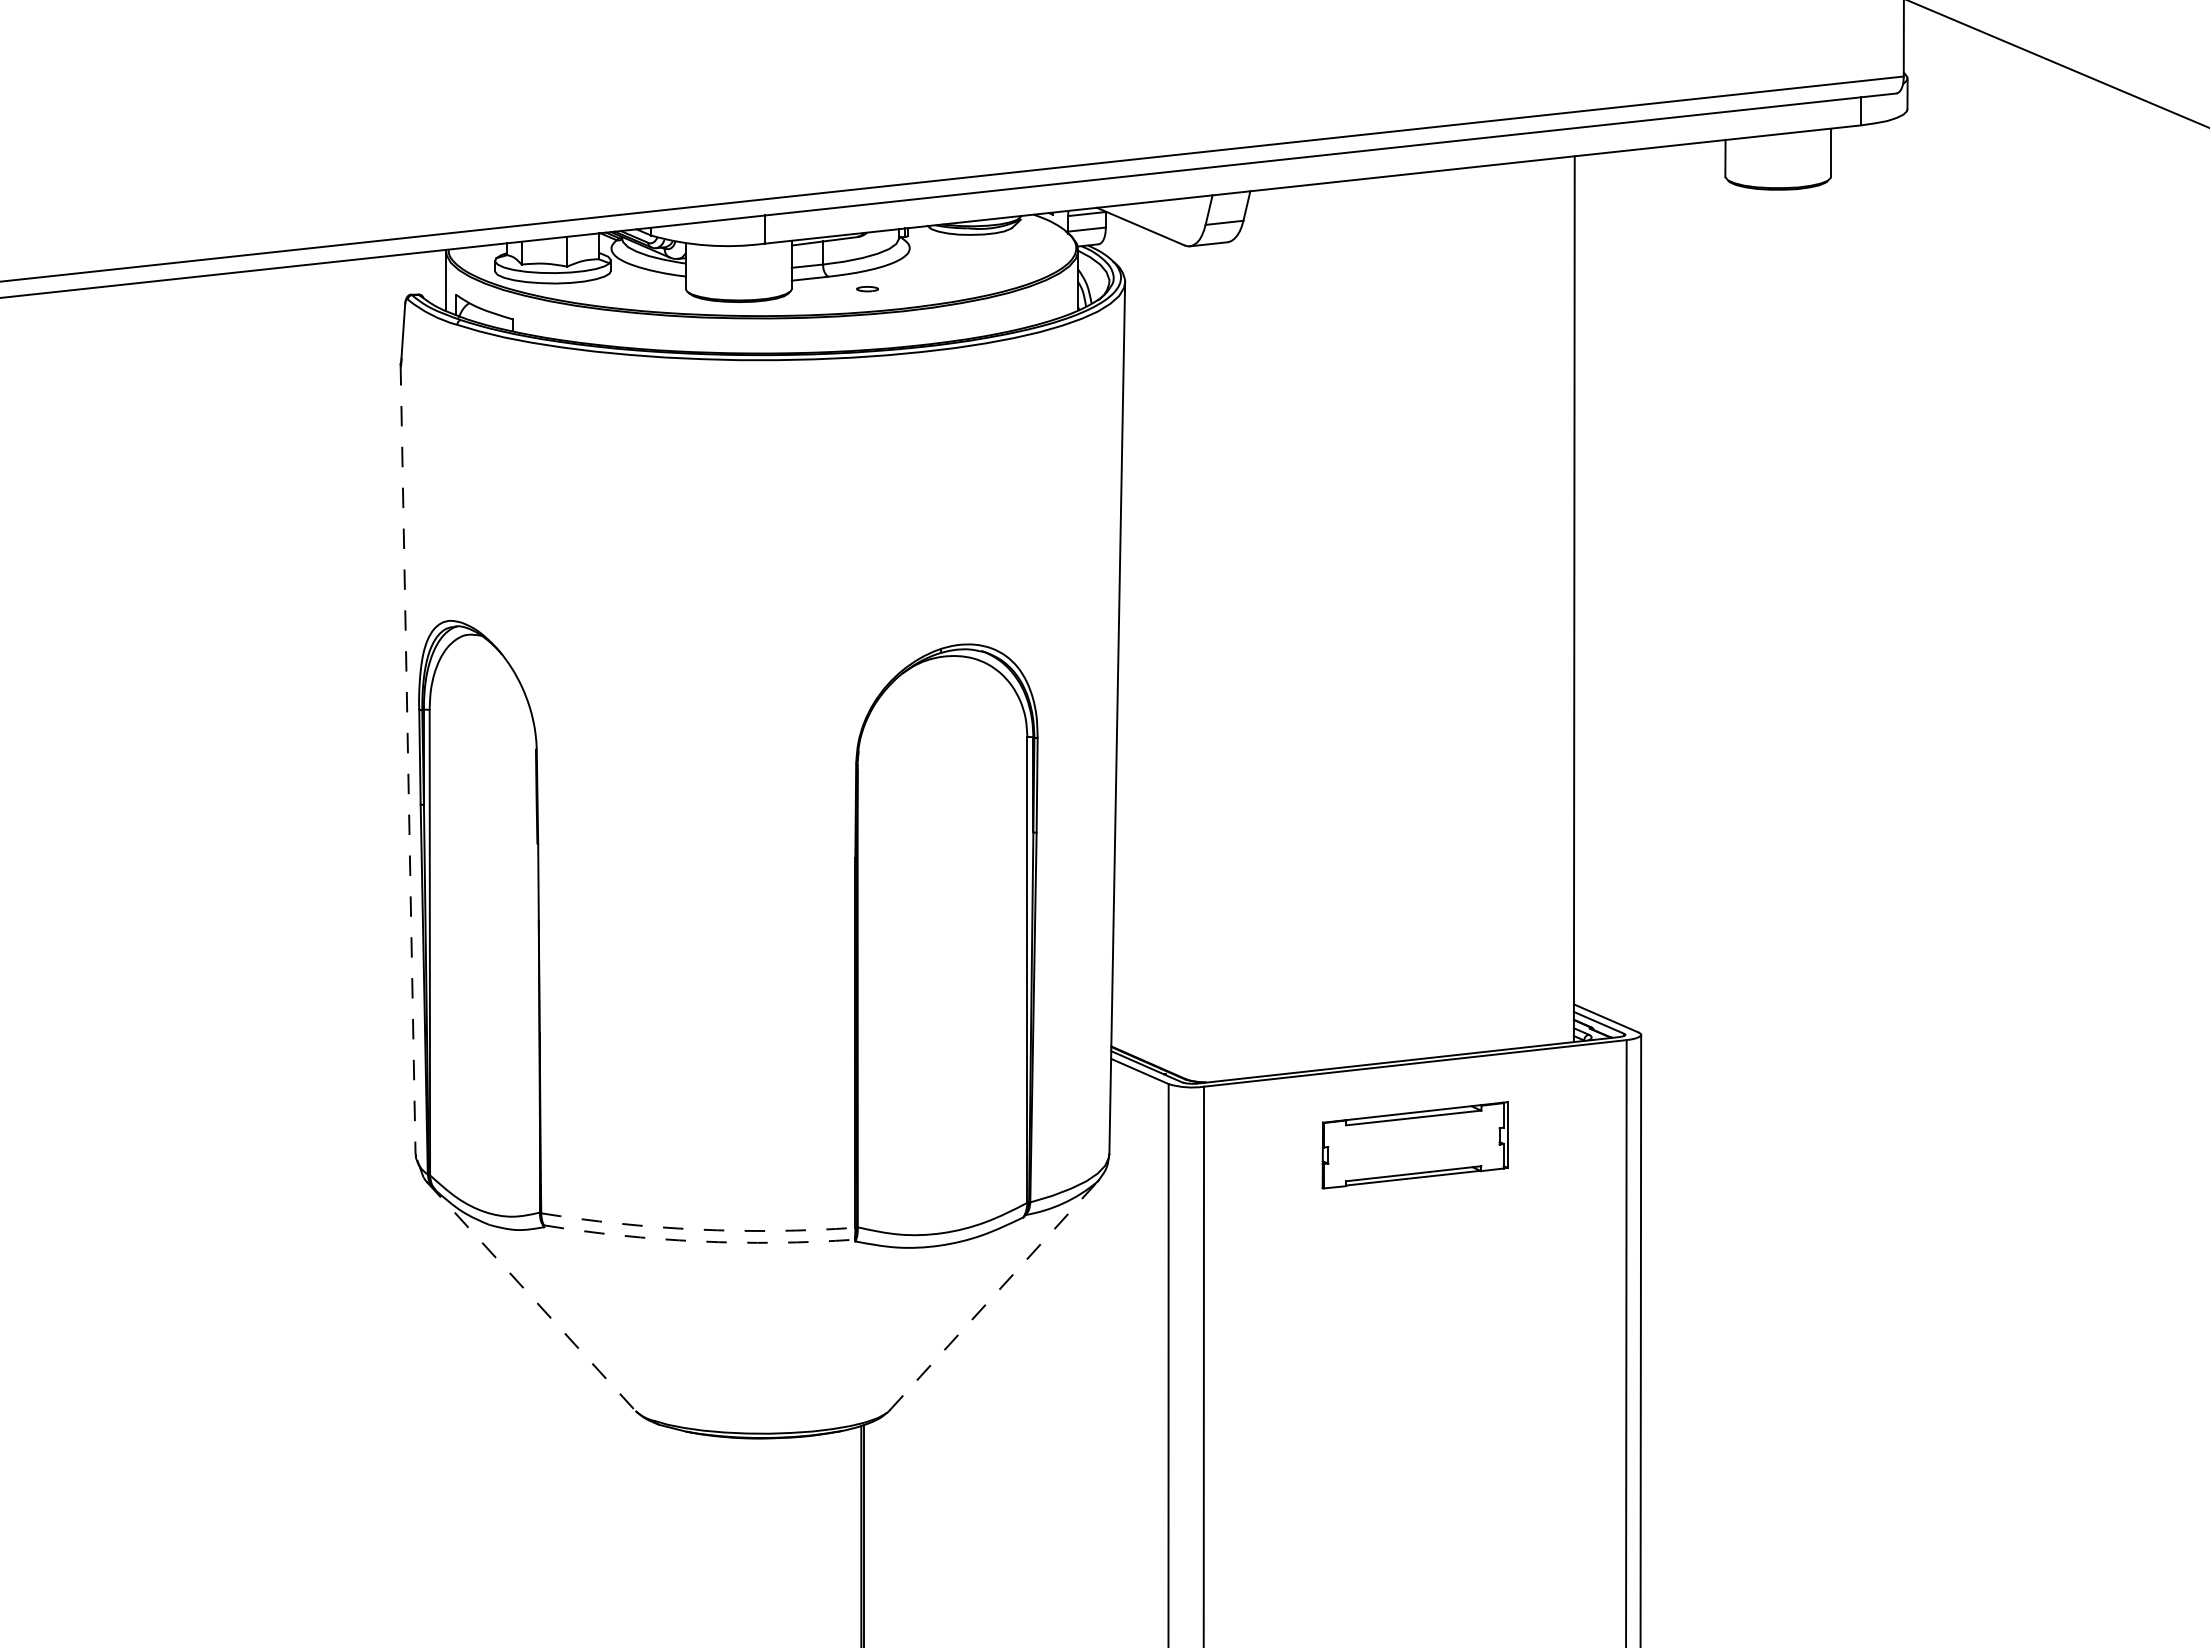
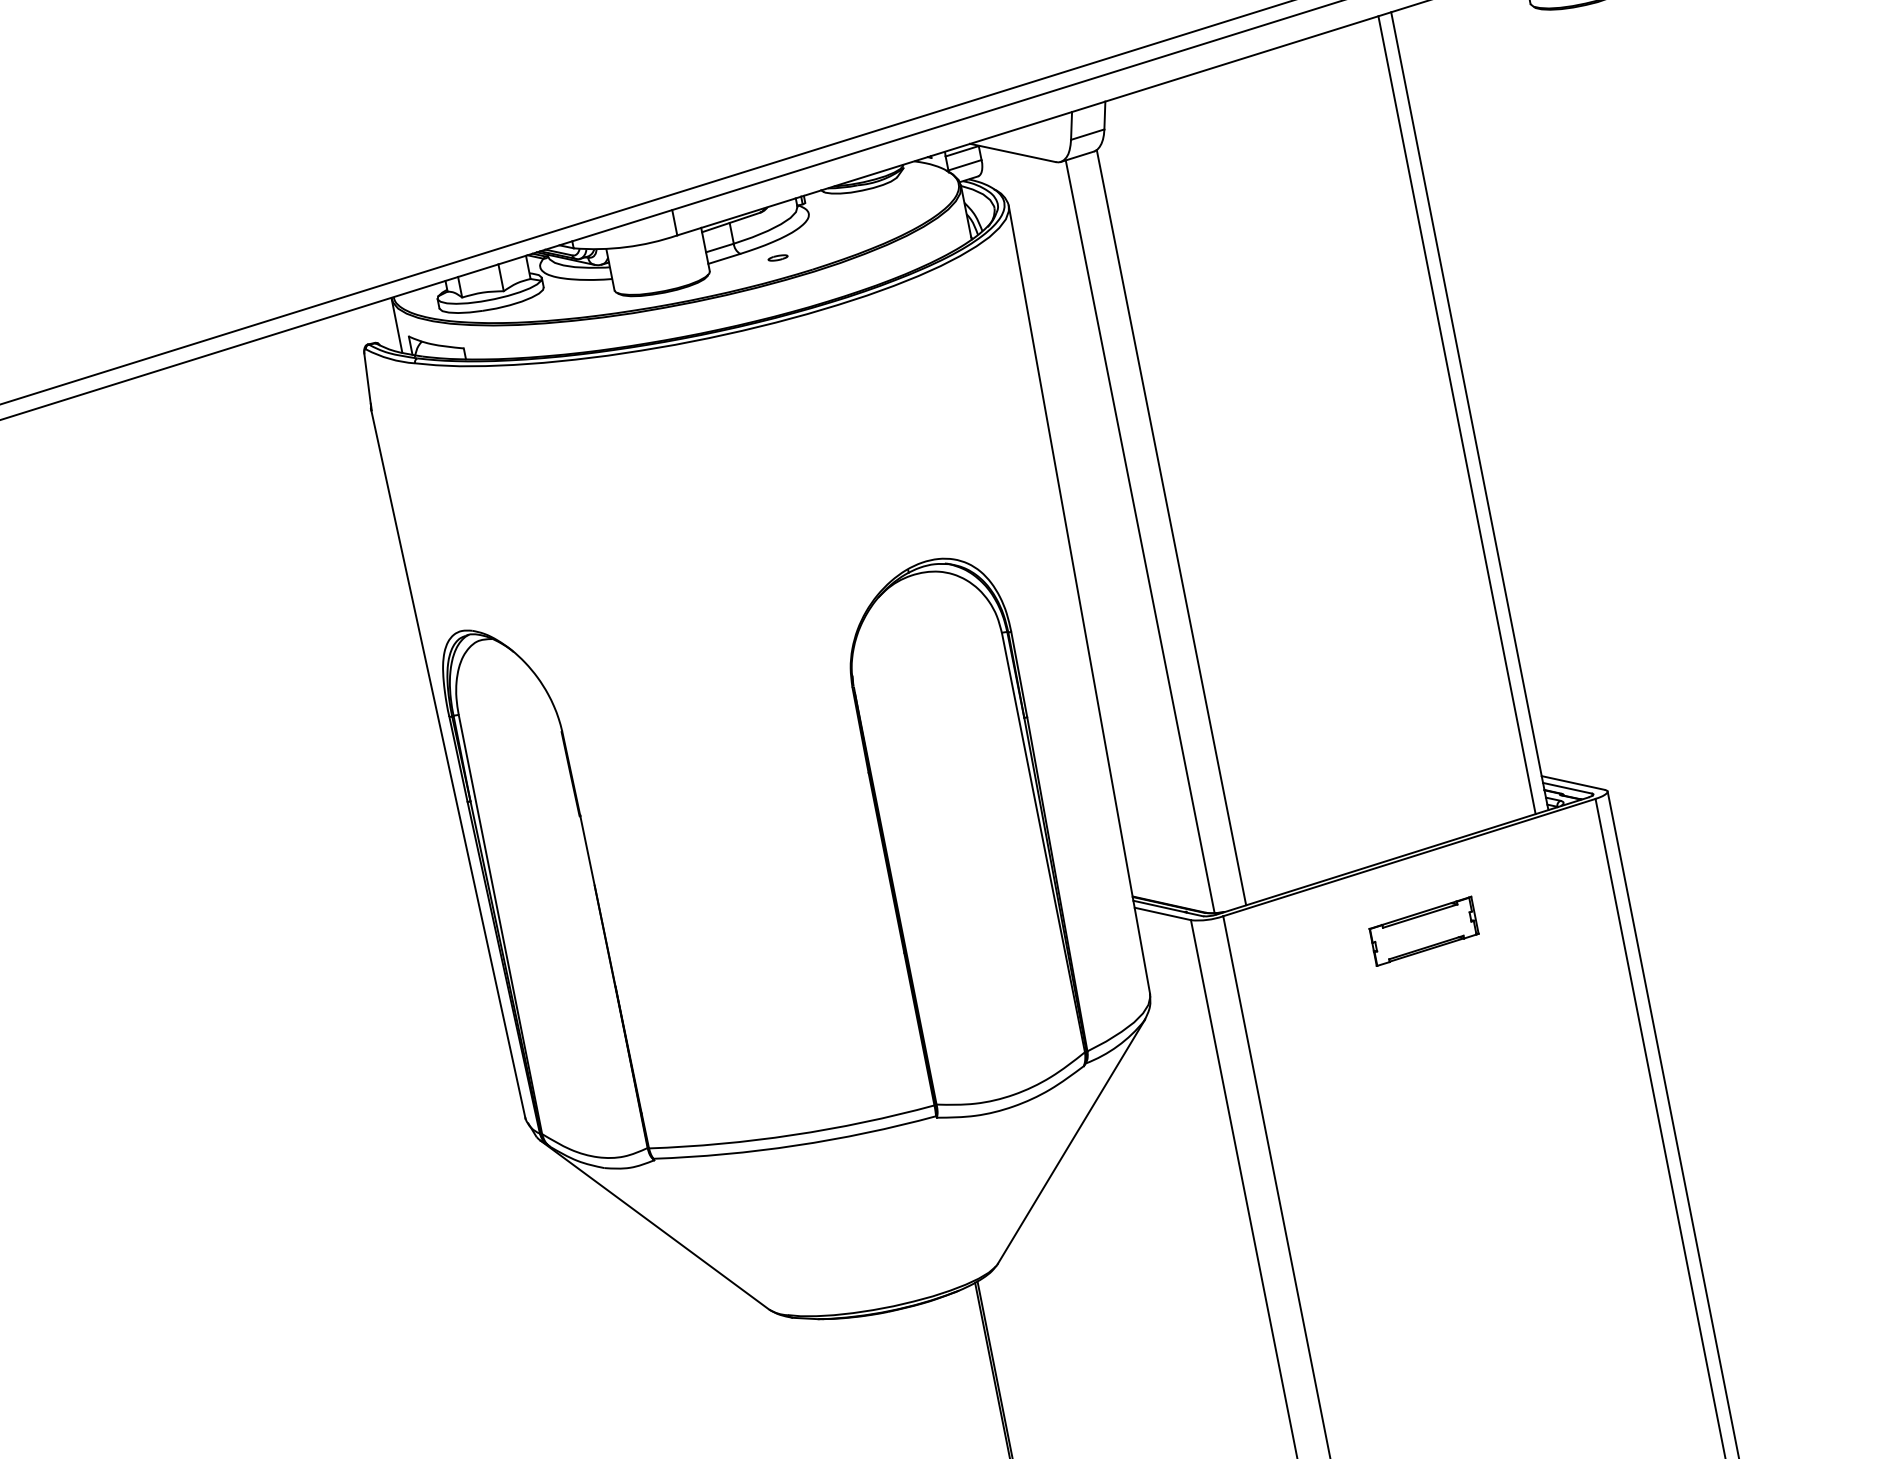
line: (1559, 600) -> (1456, 415), added
line: (1230, 660) -> (1171, 527), added
line: (1195, 663) -> (1140, 536), added
line: (408, 759) -> (448, 763), dashed -> solid
part: (1415, 1145) -> (1424, 931), size x0.62
arc: (697, 1229) -> (792, 1135), dashed -> solid
arc: (699, 1241) -> (796, 1145), dashed -> solid
line: (531, 1296) -> (655, 1225), dashed -> solid
line: (993, 1296) -> (1071, 1142), dashed -> solid

